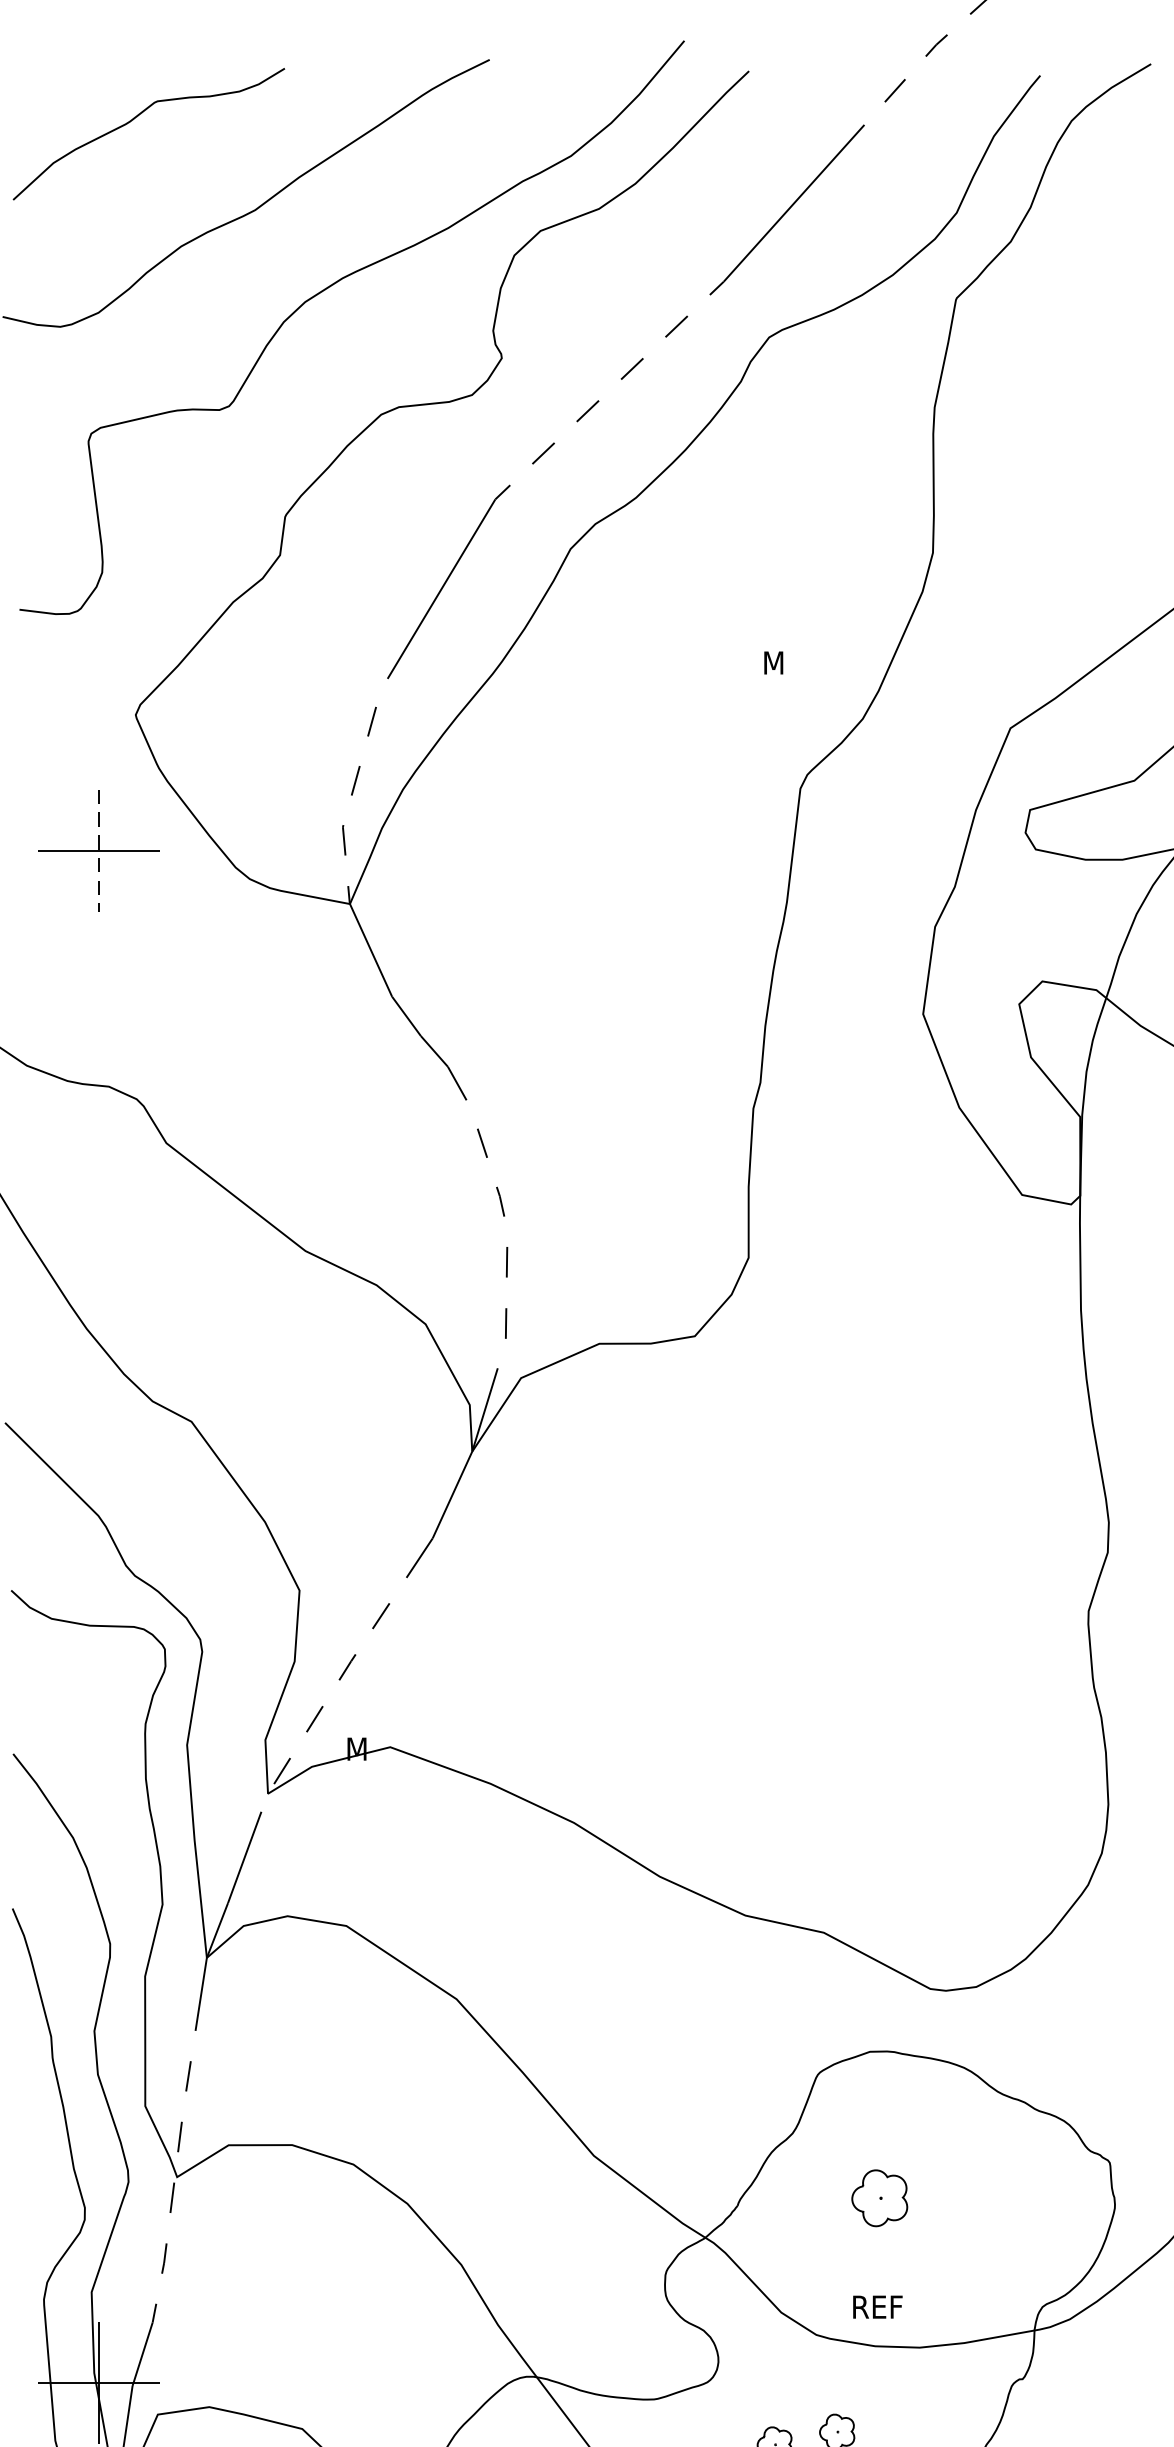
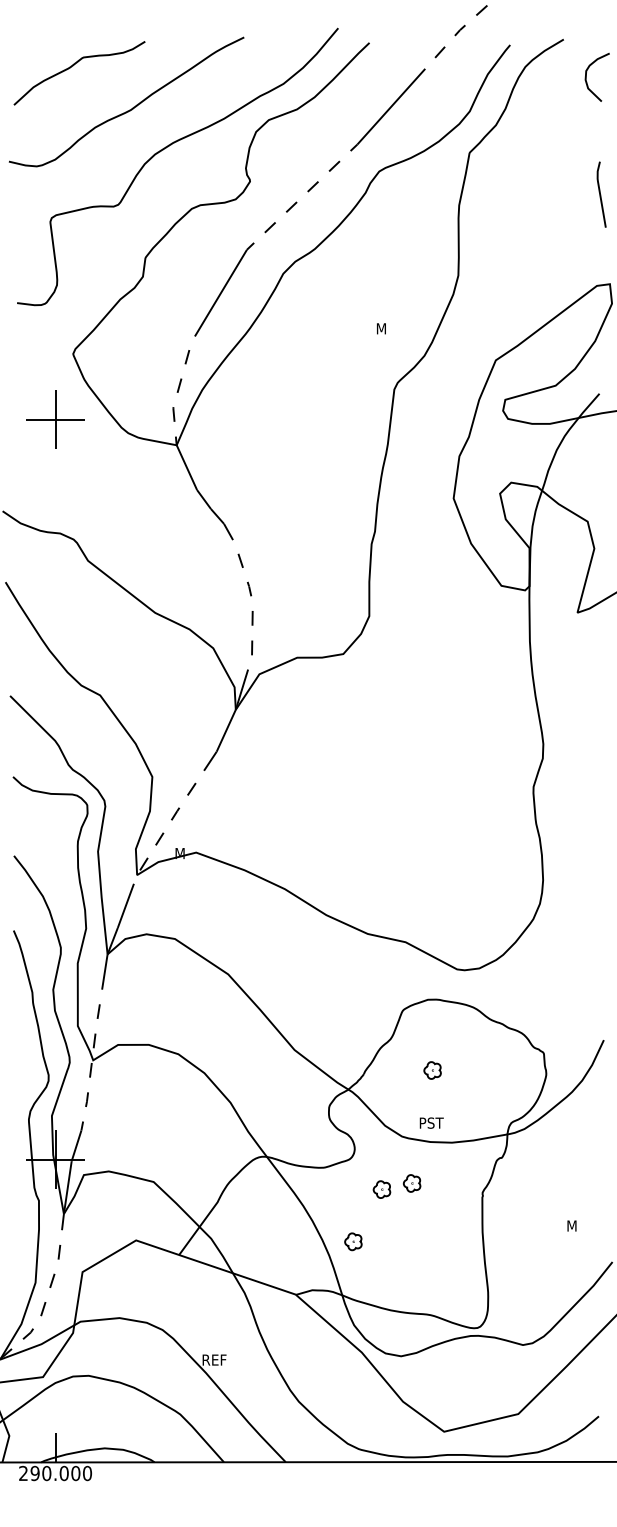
line: (99, 850) -> (55, 419), dashed -> solid
part: (879, 2198) -> (432, 1070), size x0.62
text: (879, 2305) -> (432, 1122), REF -> PST

